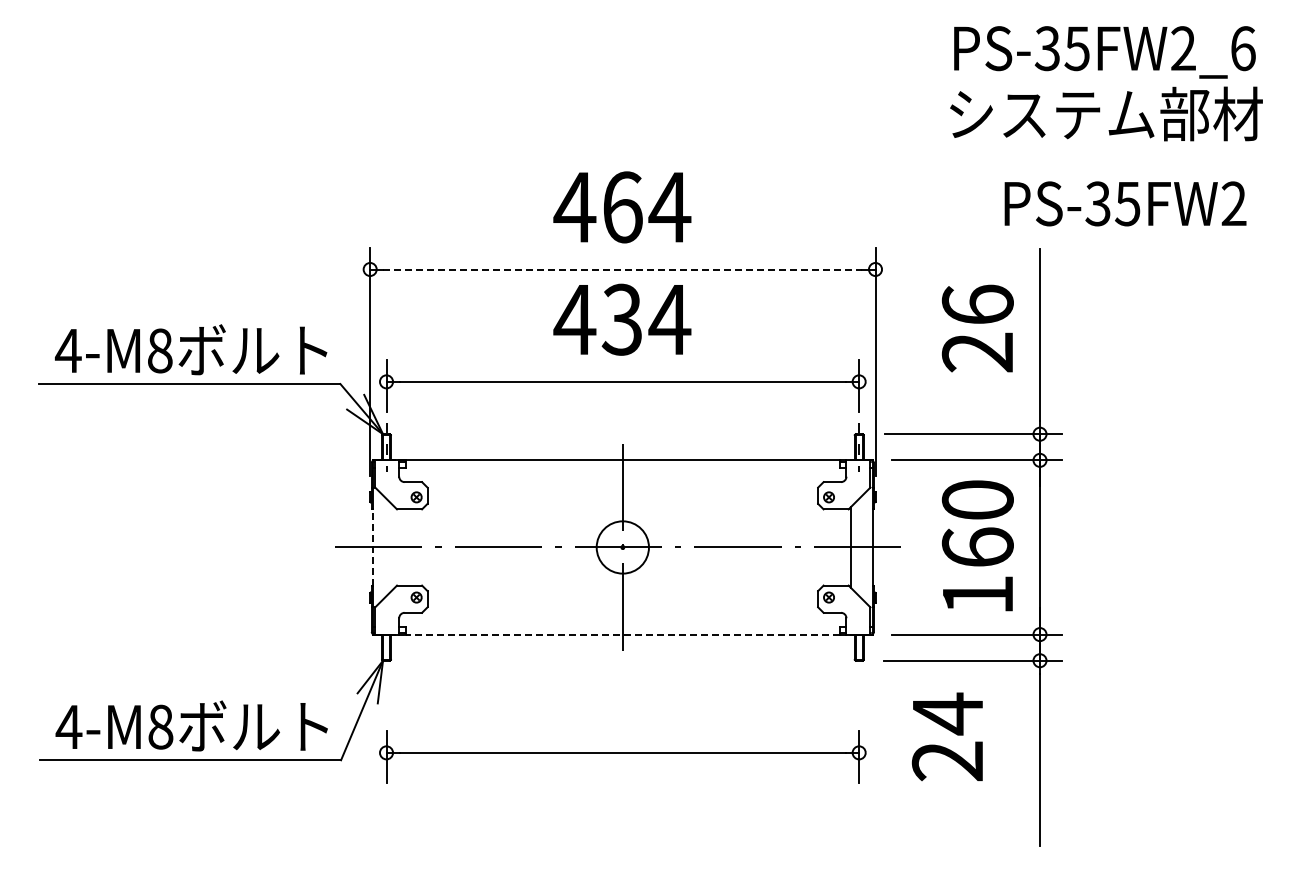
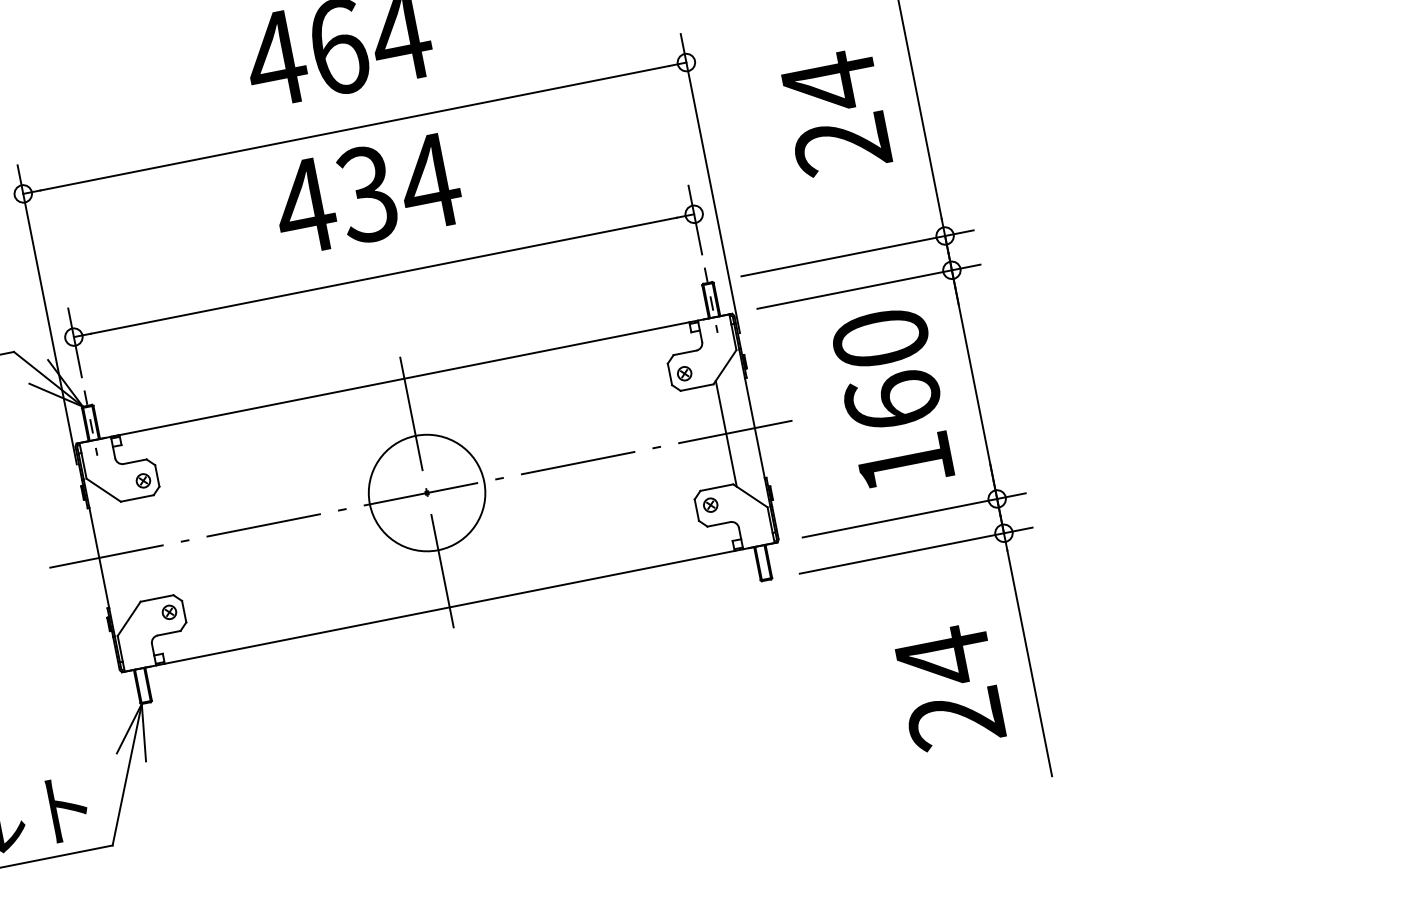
line: (622, 269) -> (354, 128), dashed -> solid
text: (977, 304) -> (829, 82), 26 -> 24
line: (373, 546) -> (99, 556), dashed -> solid
circle: (622, 547) -> (426, 493), size x1.67
line: (622, 634) -> (449, 607), dashed -> solid
text: (946, 736) -> (947, 687), moved
part: (622, 756) -> (480, 767), removed

